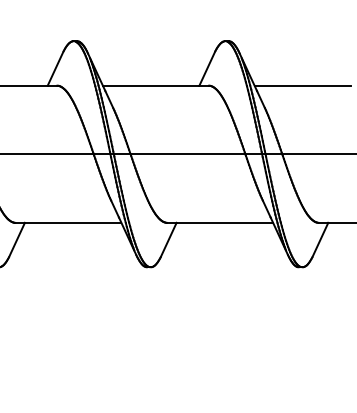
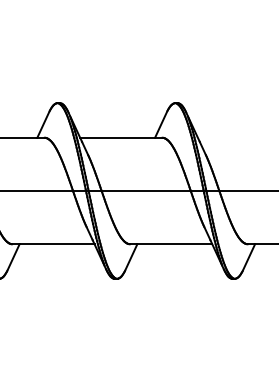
line: (301, 85) -> (234, 137), removed

